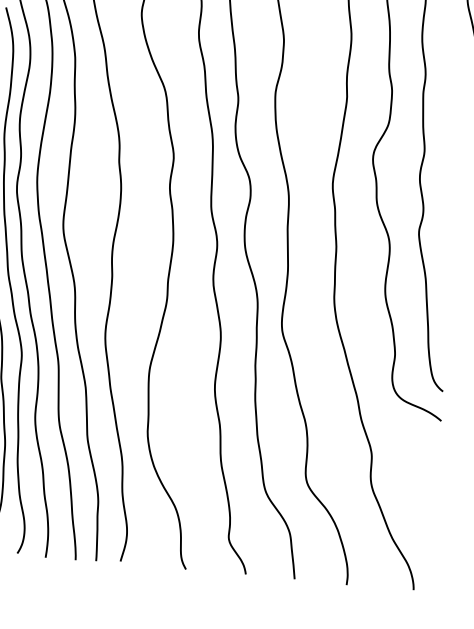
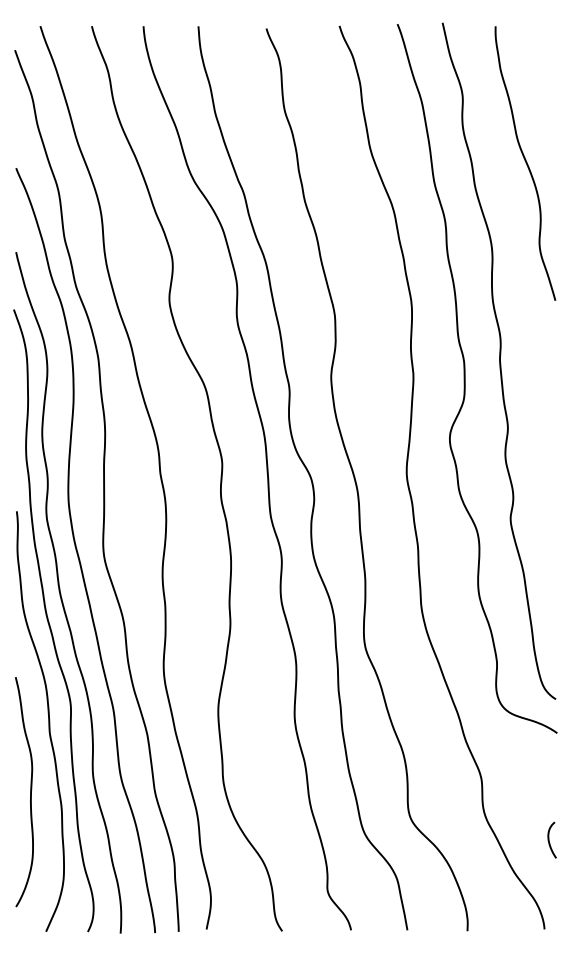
curve: (425, 512) -> (549, 839), added

